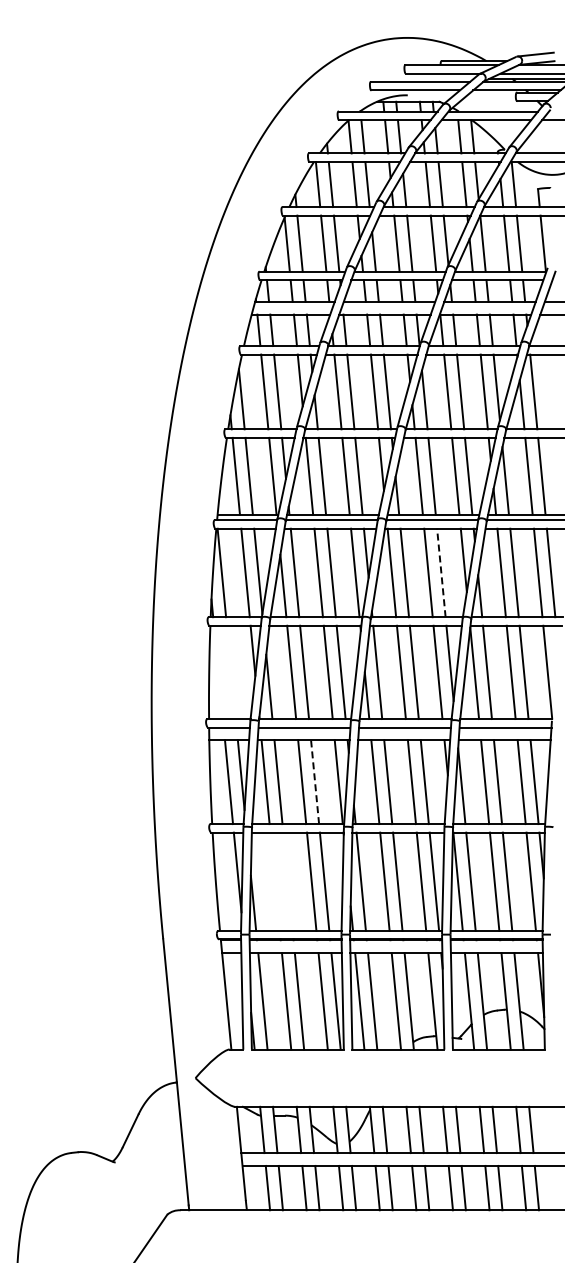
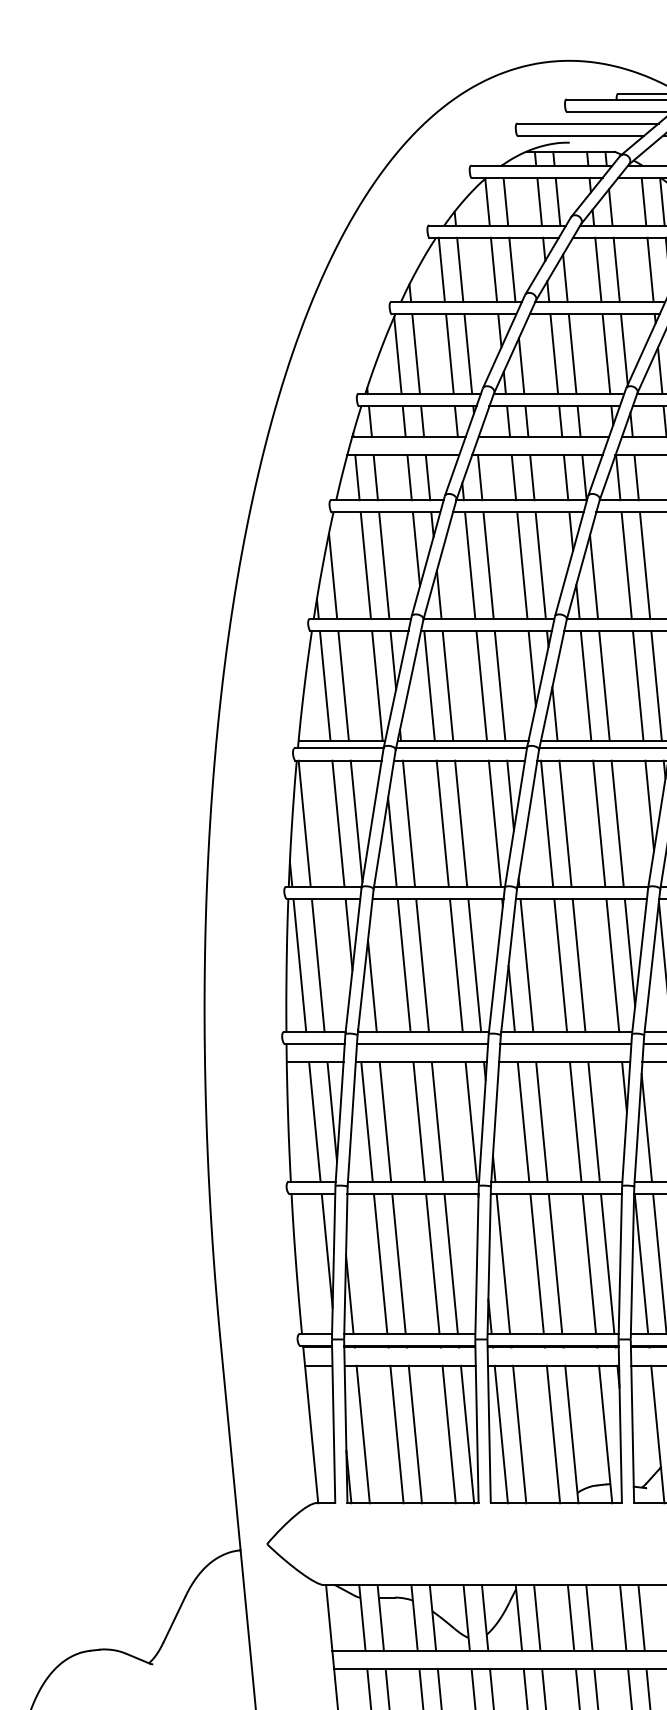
line: (441, 572) -> (617, 823), dashed -> solid
line: (218, 672) -> (299, 965), added
line: (230, 672) -> (316, 965), added
line: (315, 781) -> (438, 1121), dashed -> solid
line: (274, 881) -> (379, 1263), added
line: (287, 881) -> (398, 1263), added

